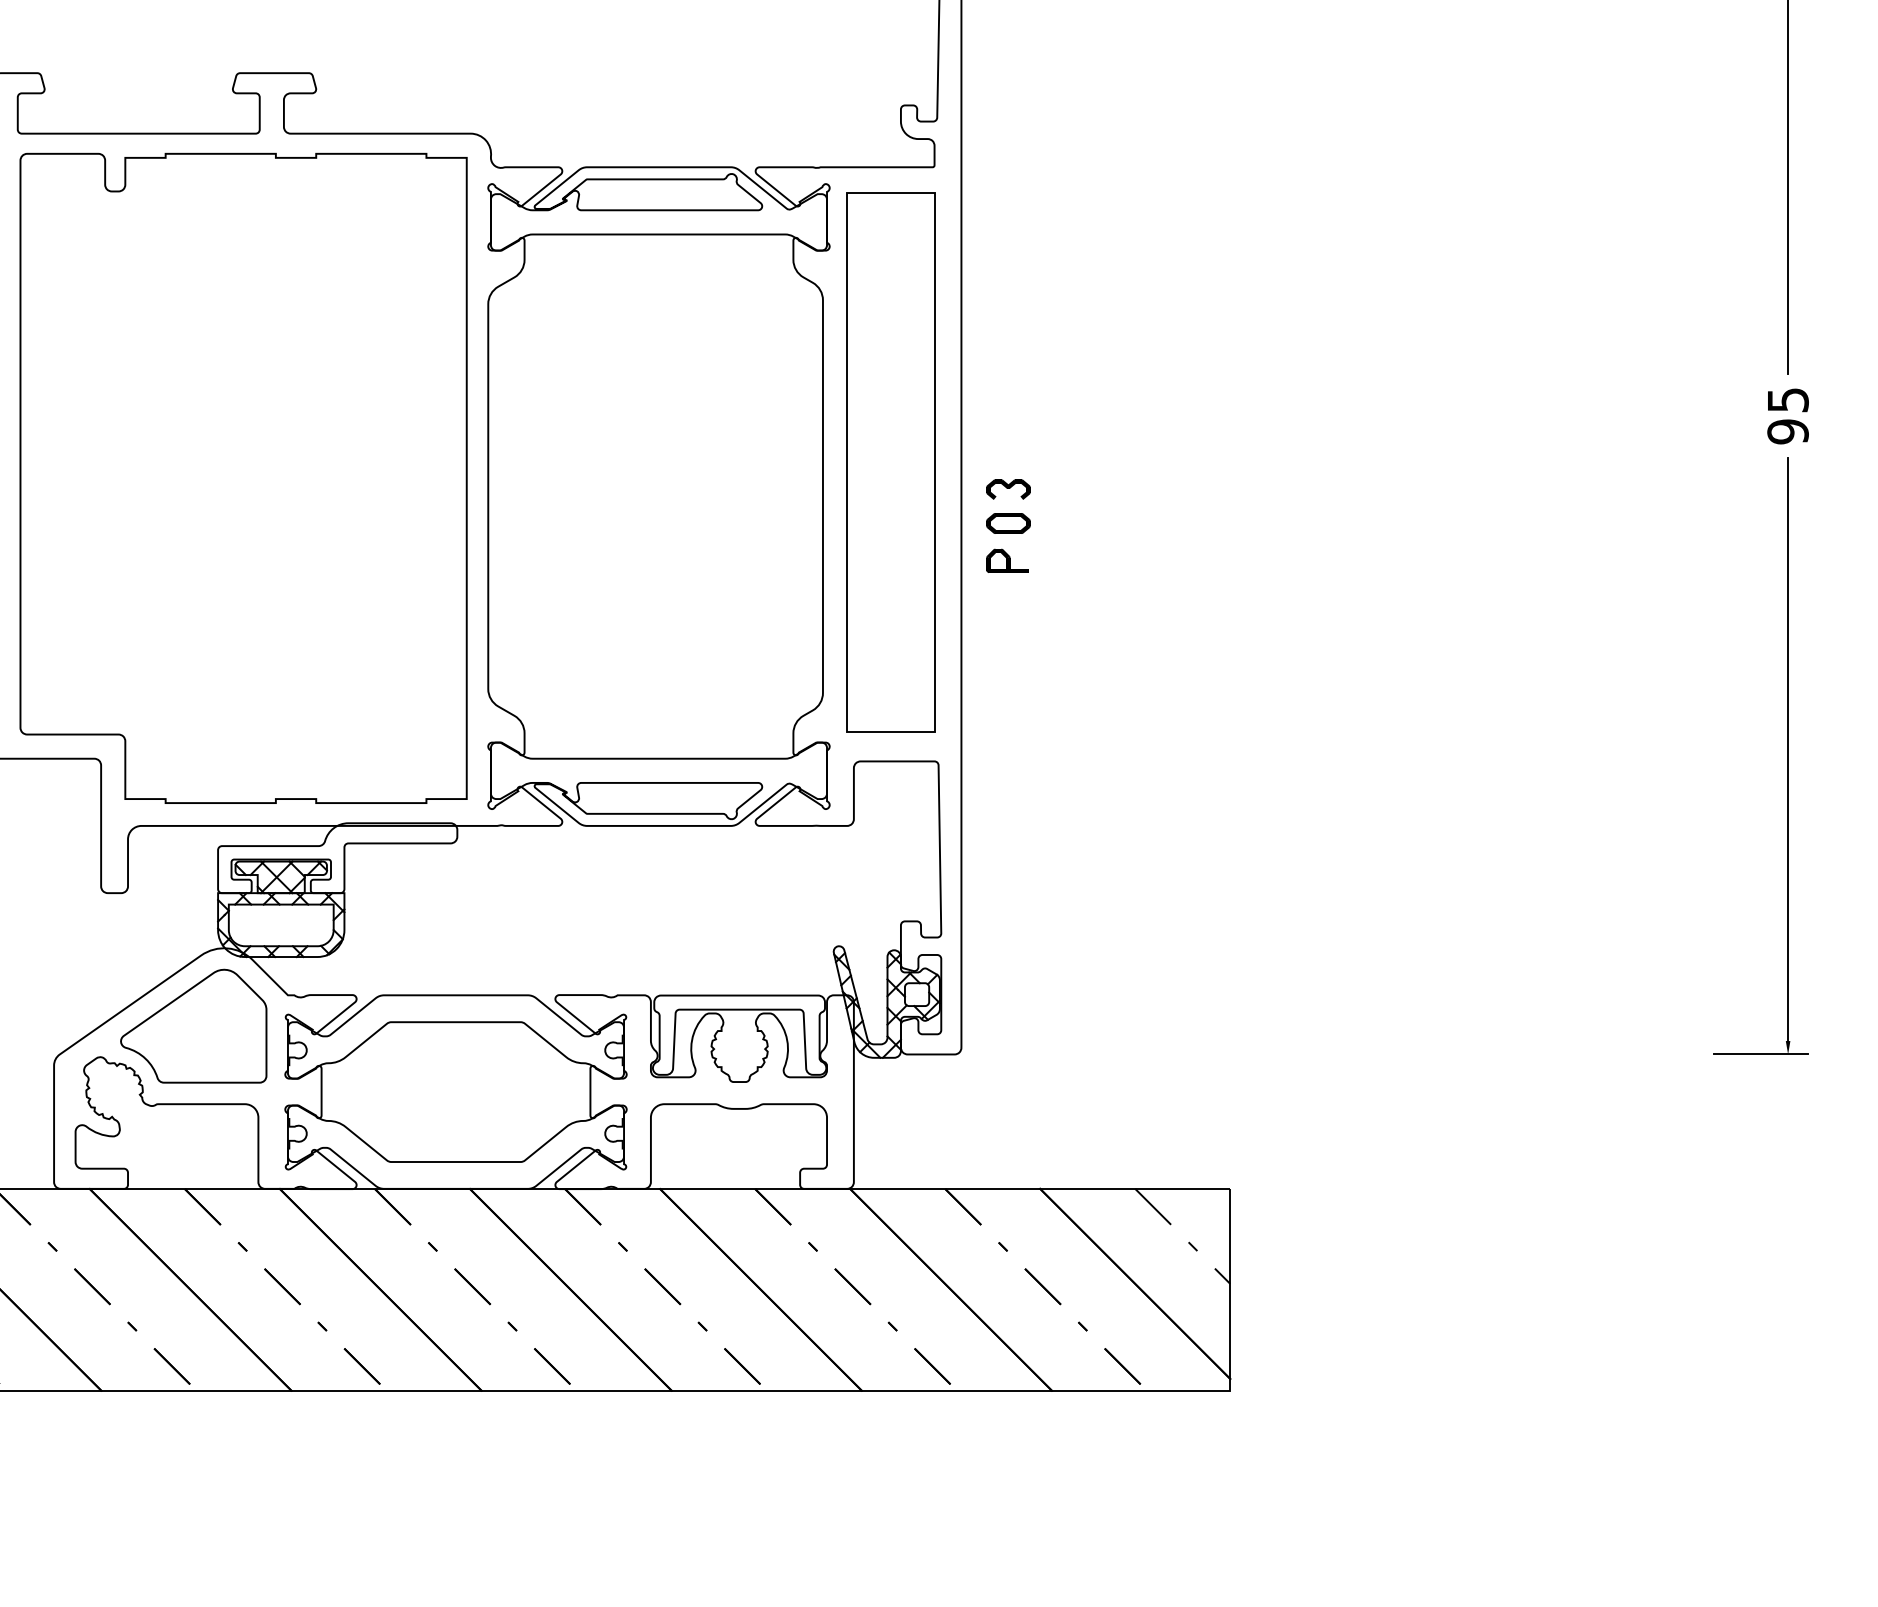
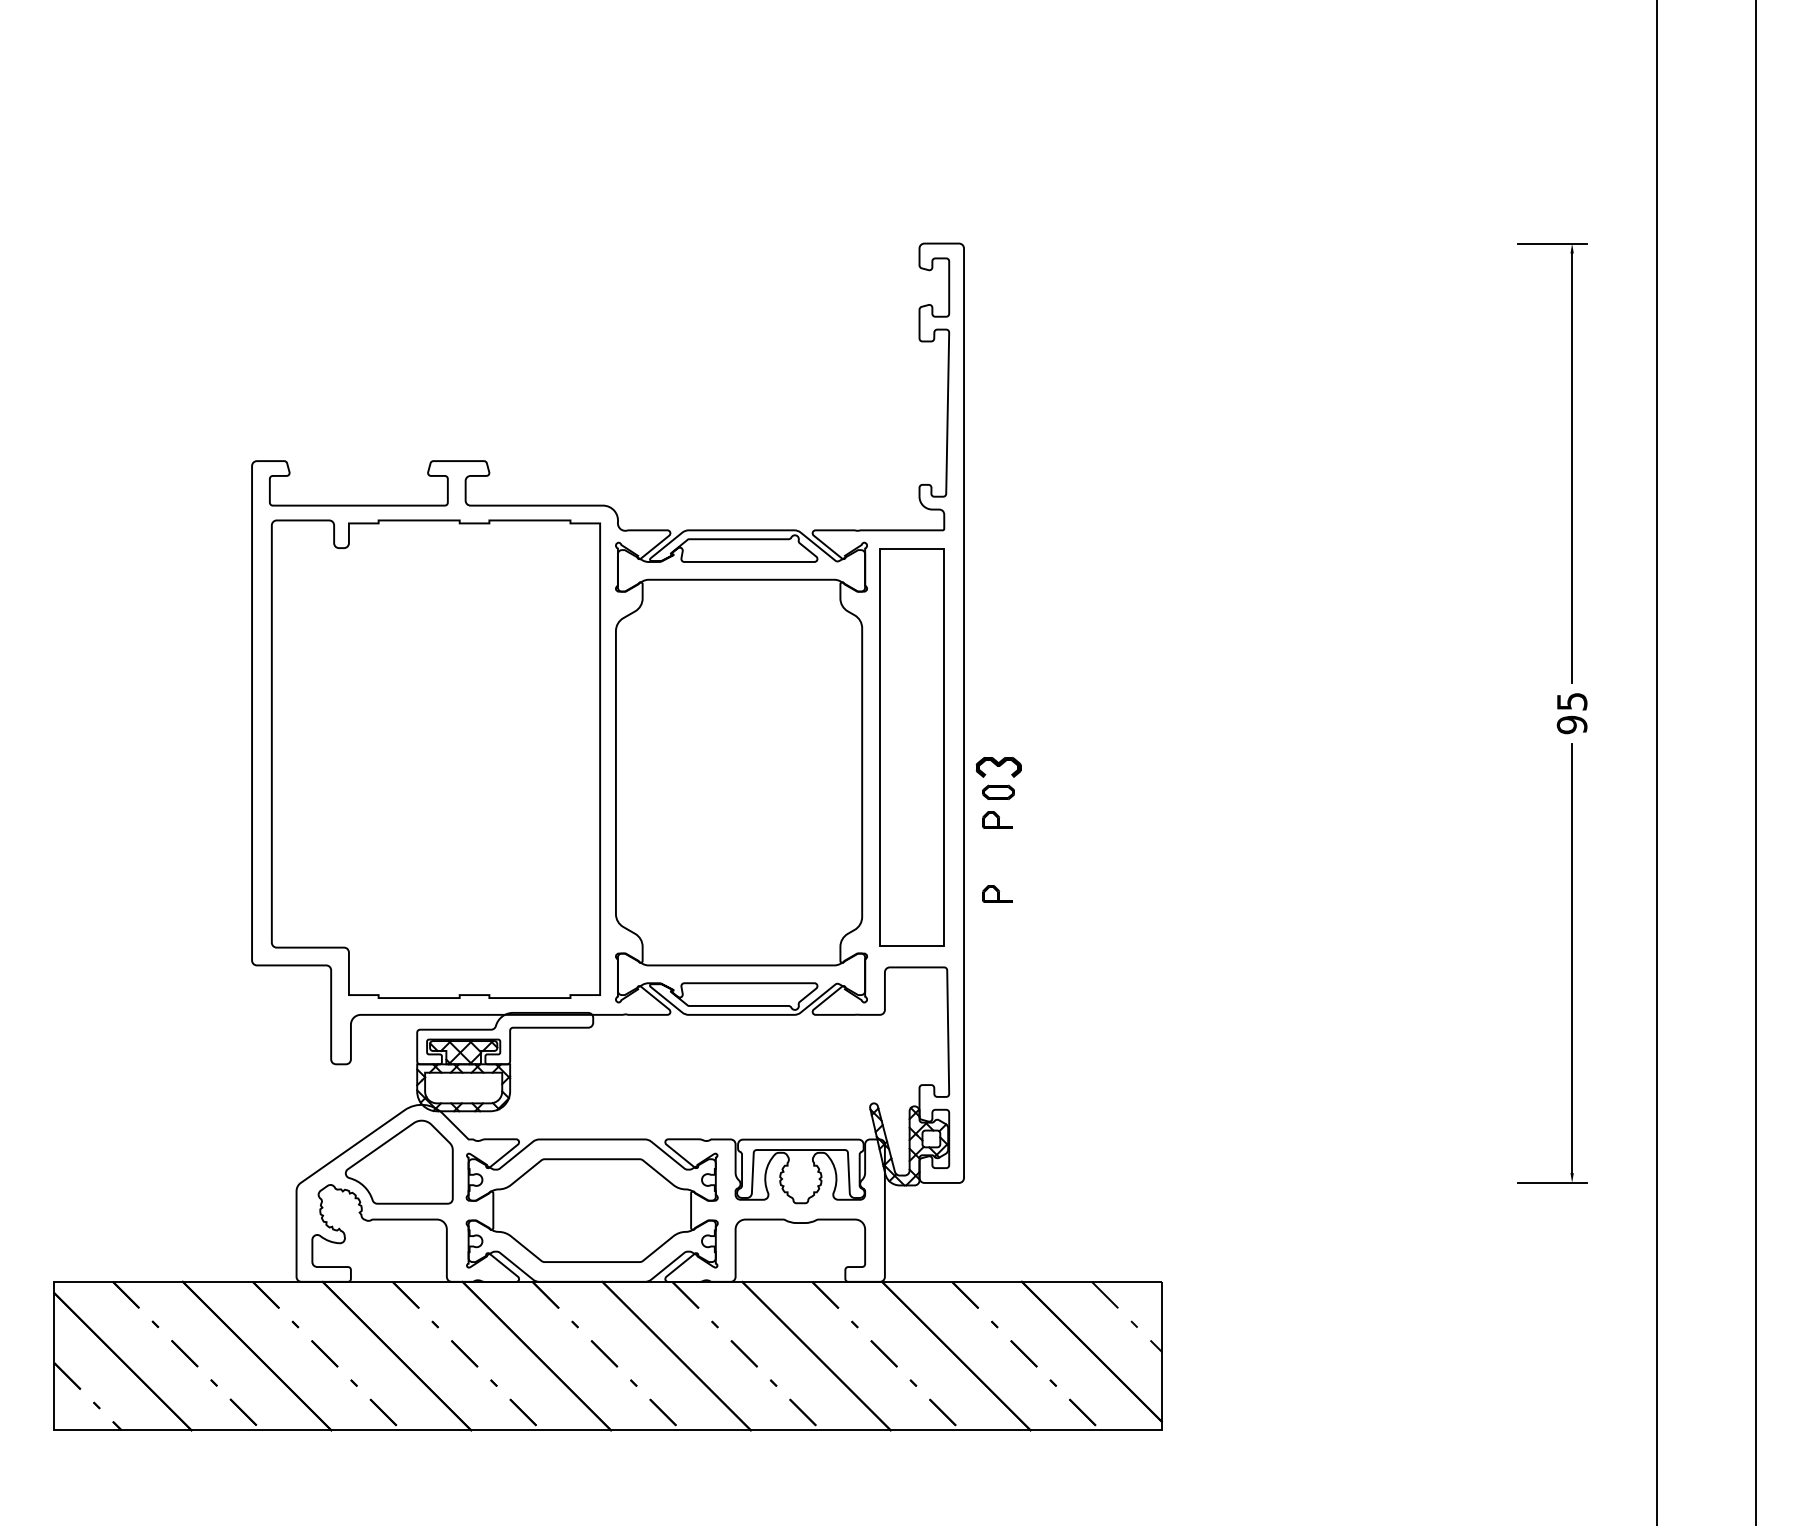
part: (1008, 489) -> (998, 767), size x1.4
part: (1006, 660) -> (997, 893), added

